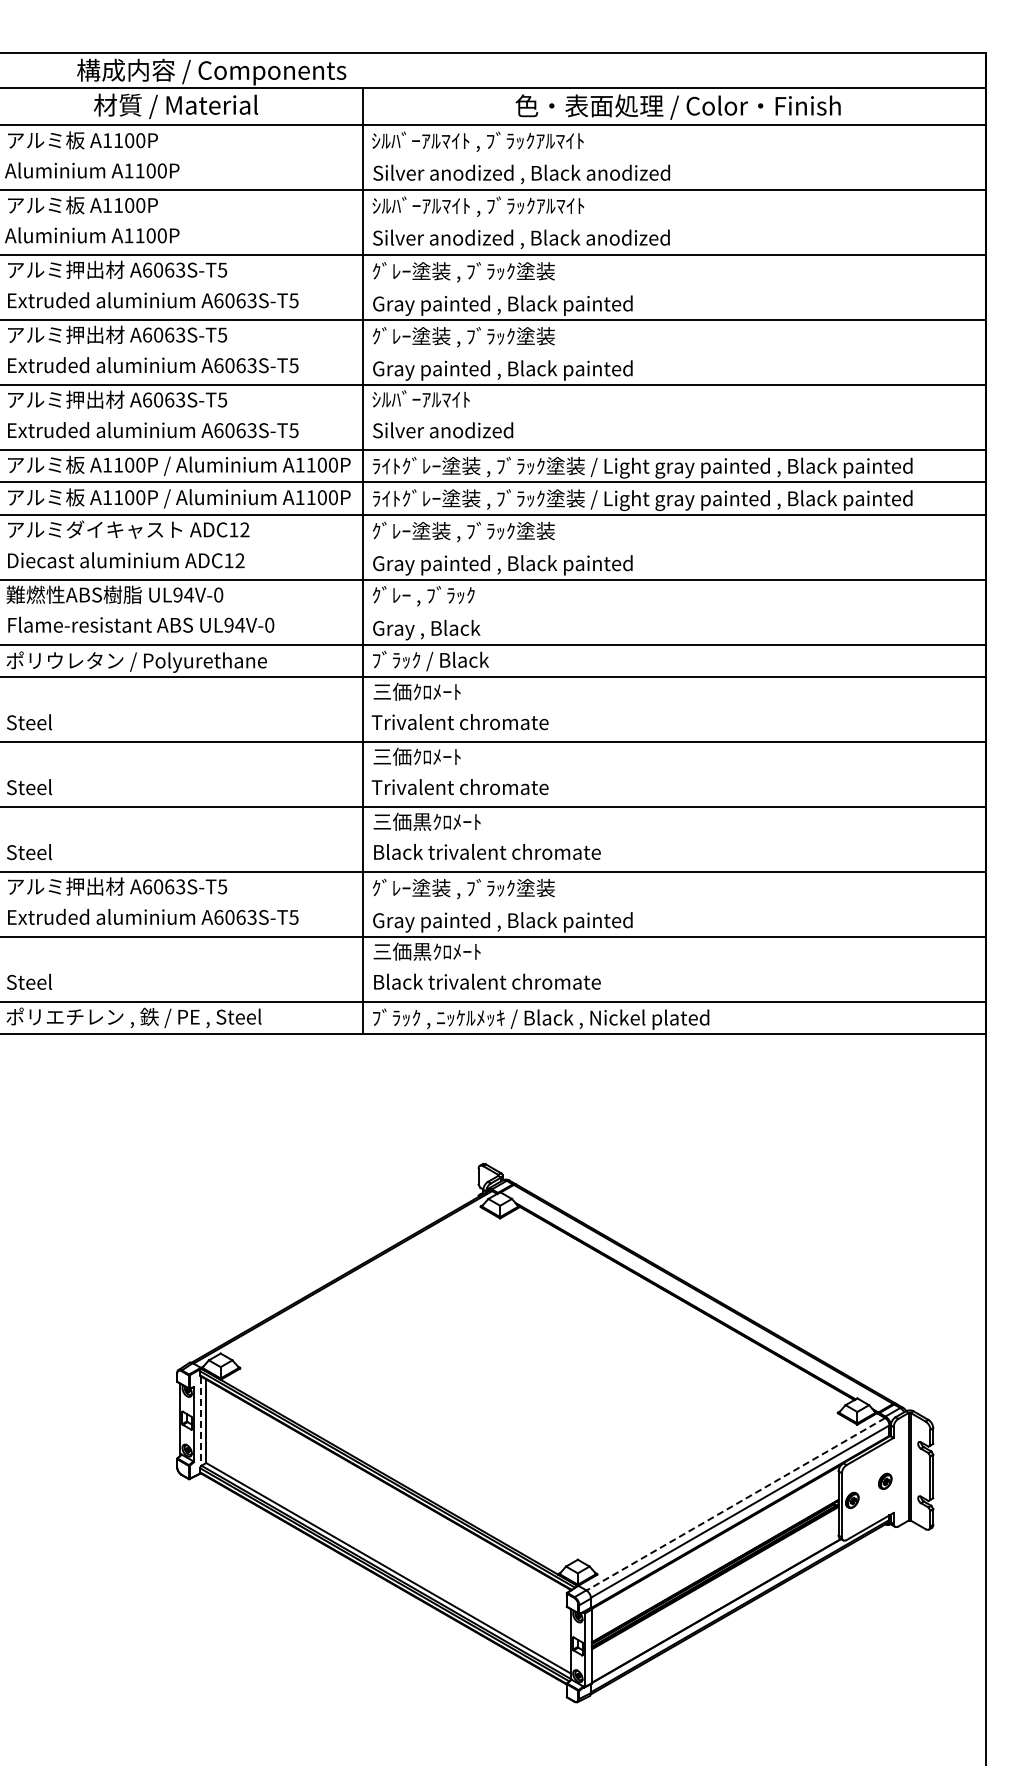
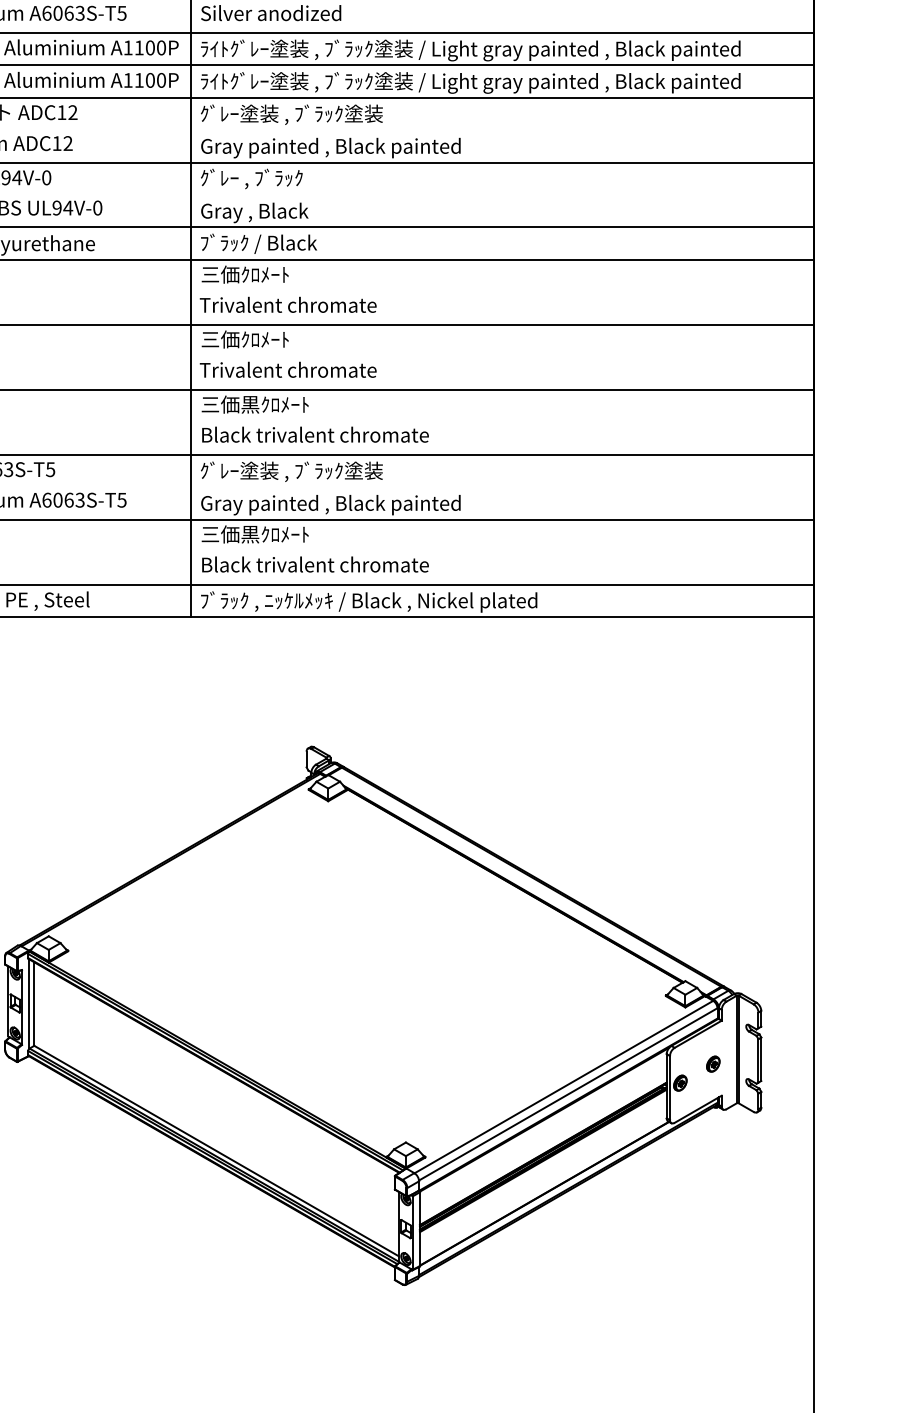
line: (201, 1421) -> (29, 1004), dashed -> solid
line: (735, 1504) -> (563, 1087), dashed -> solid

